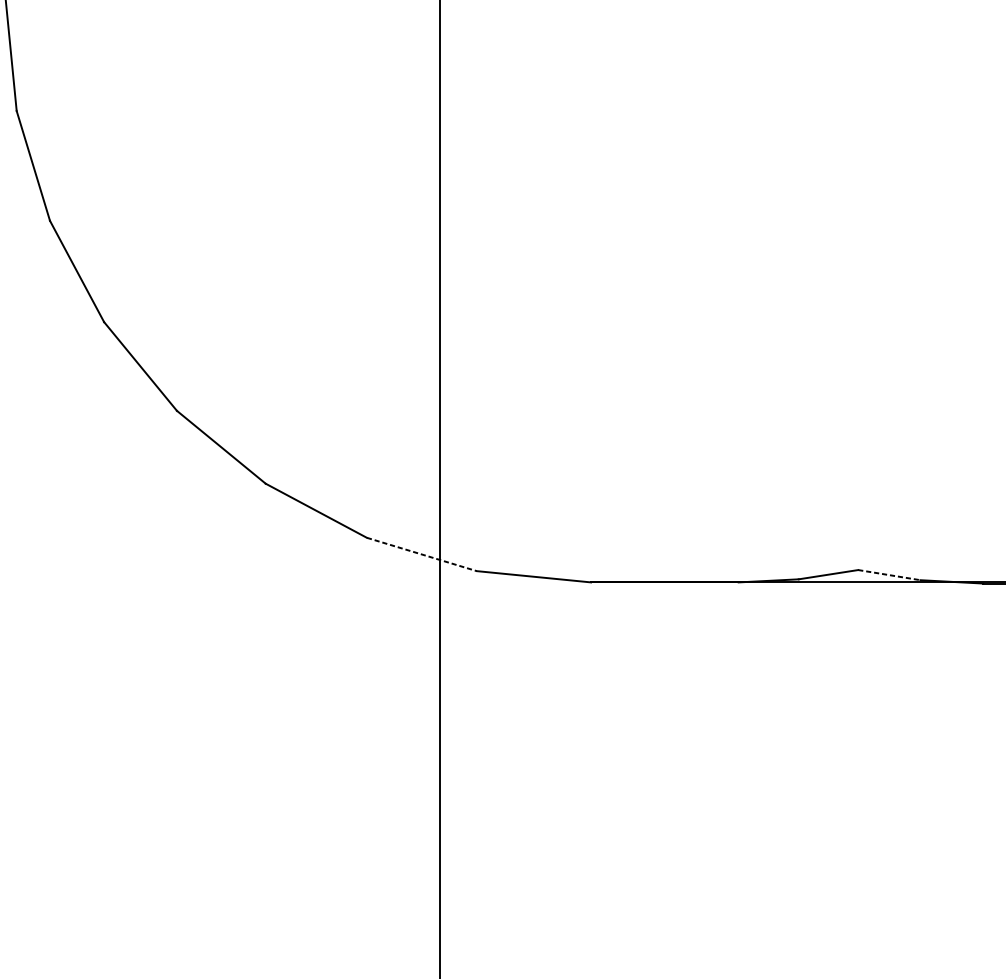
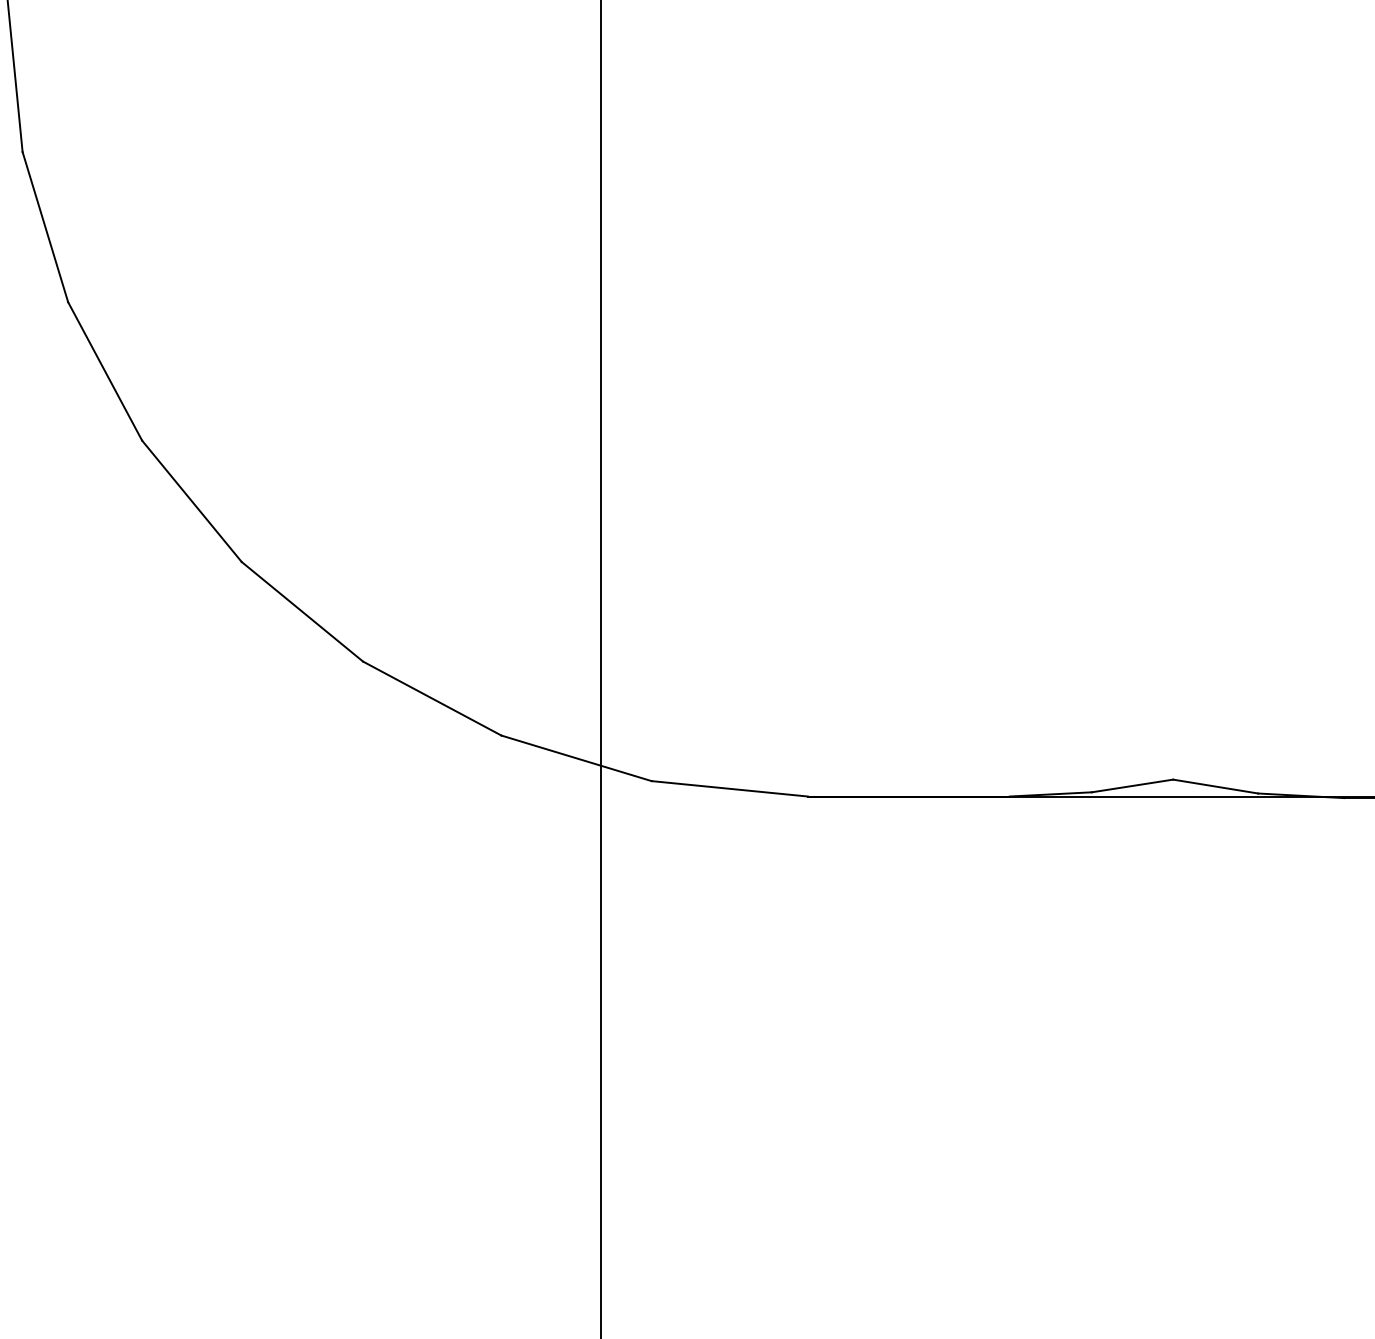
line: (422, 554) -> (577, 758), dashed -> solid
line: (889, 575) -> (1216, 786), dashed -> solid

